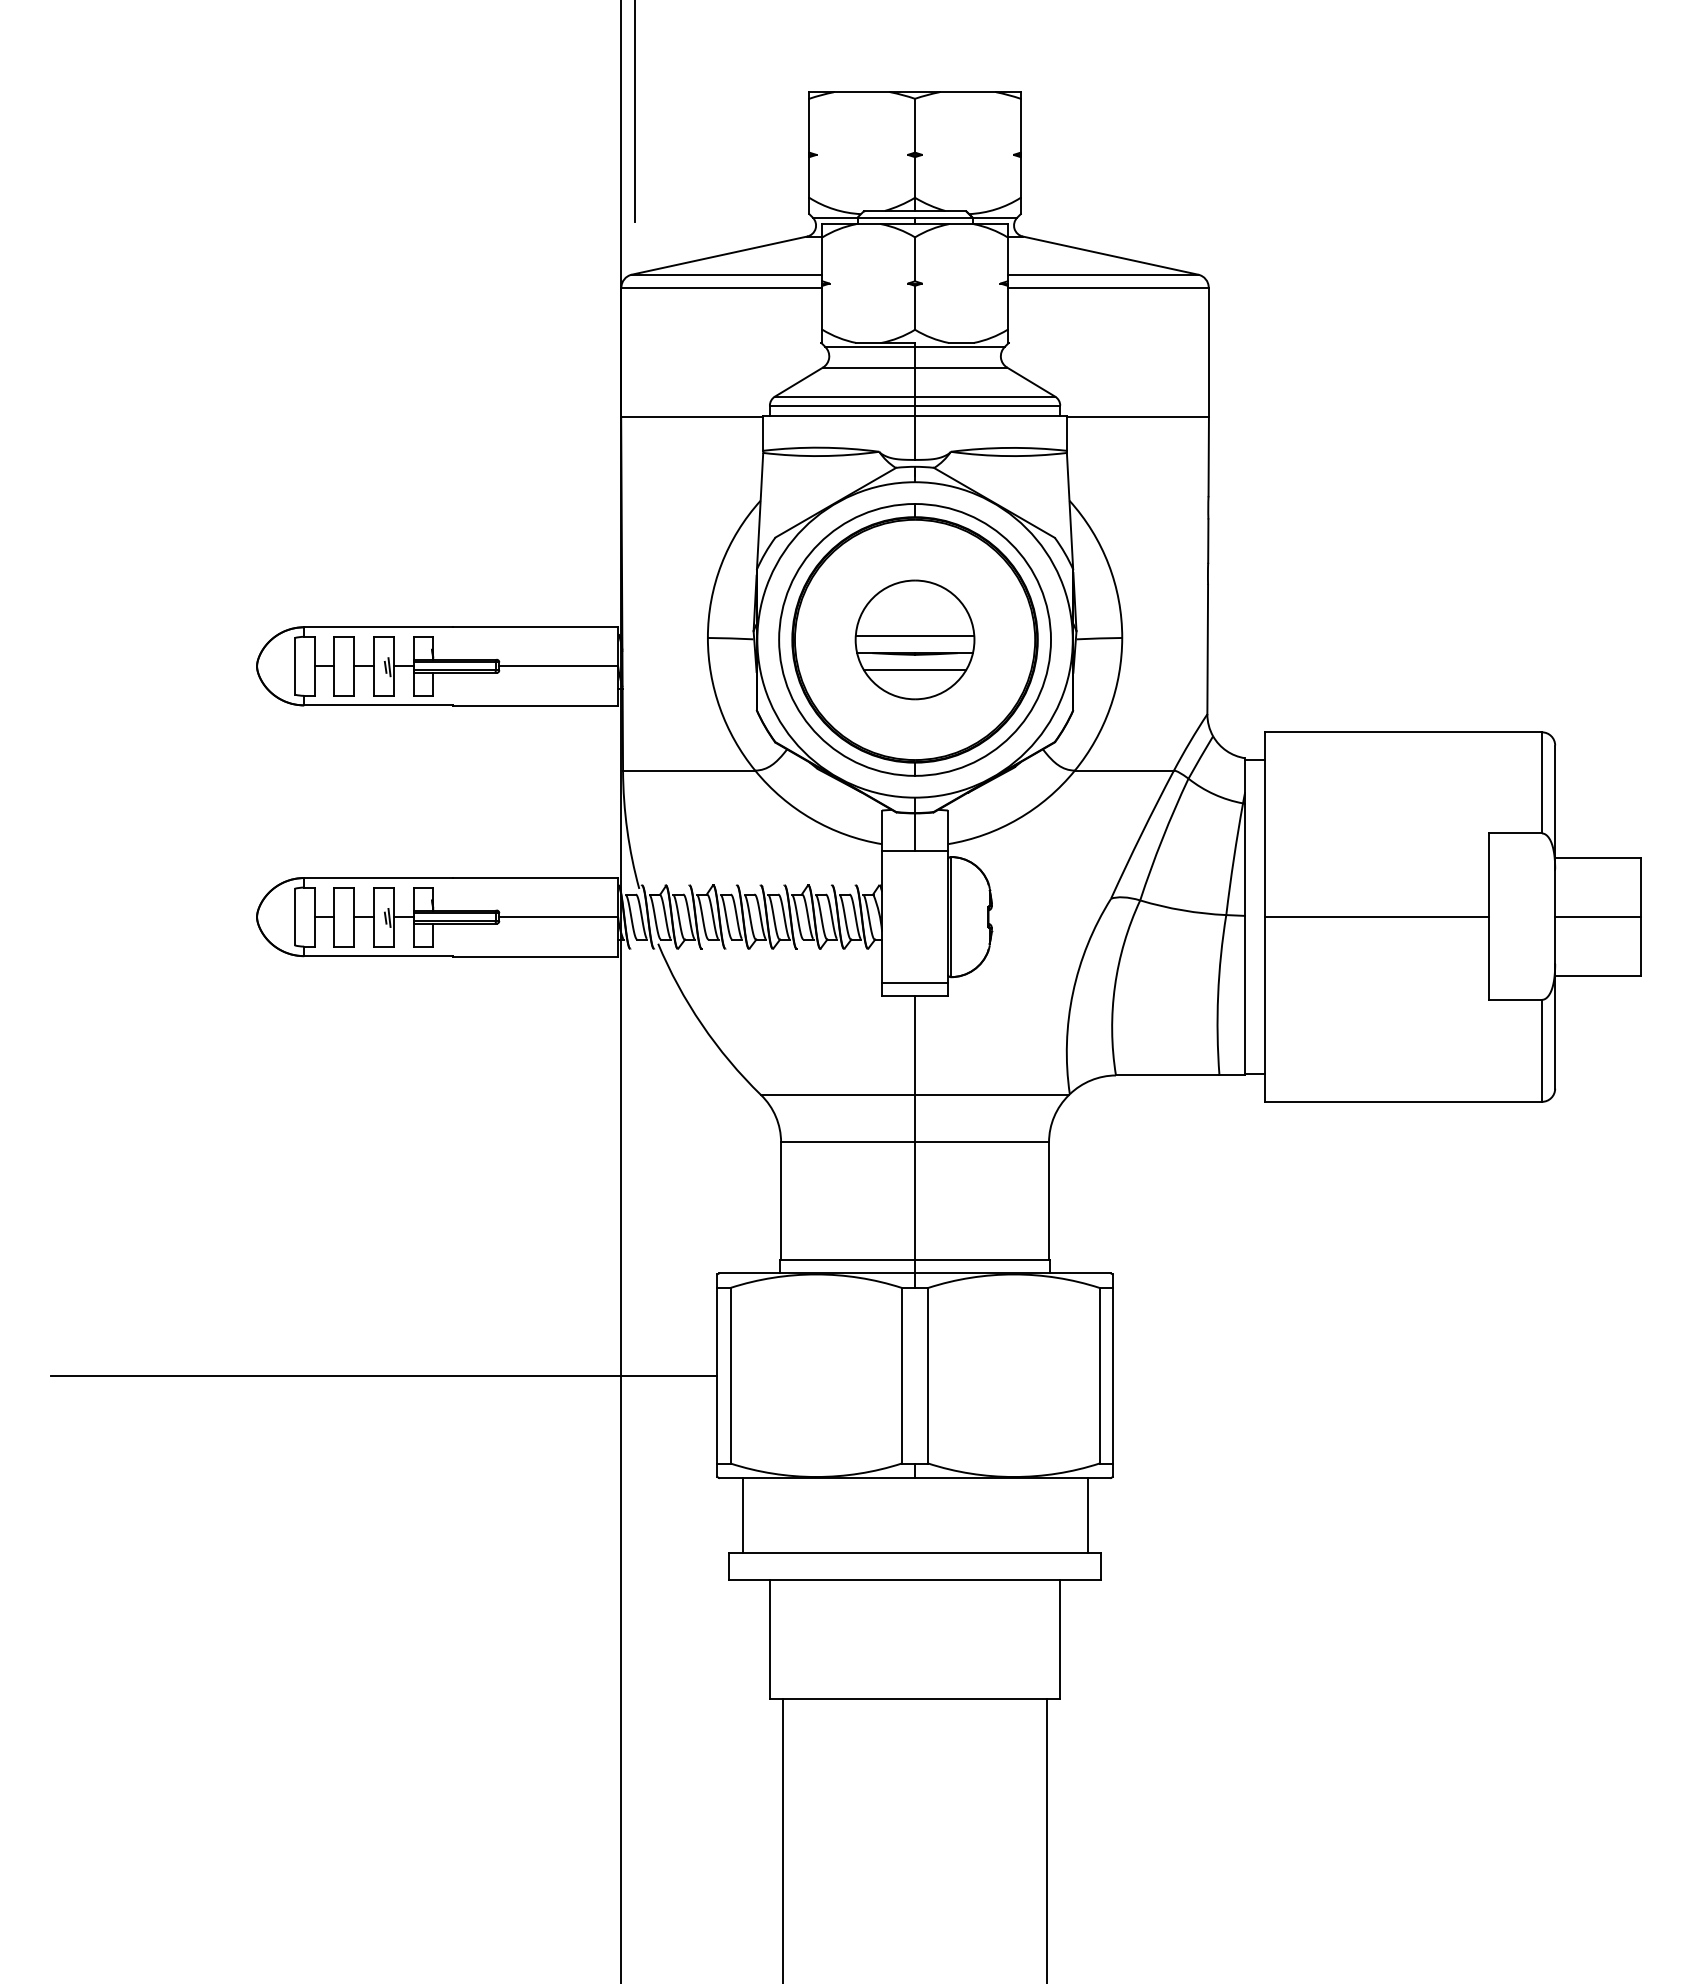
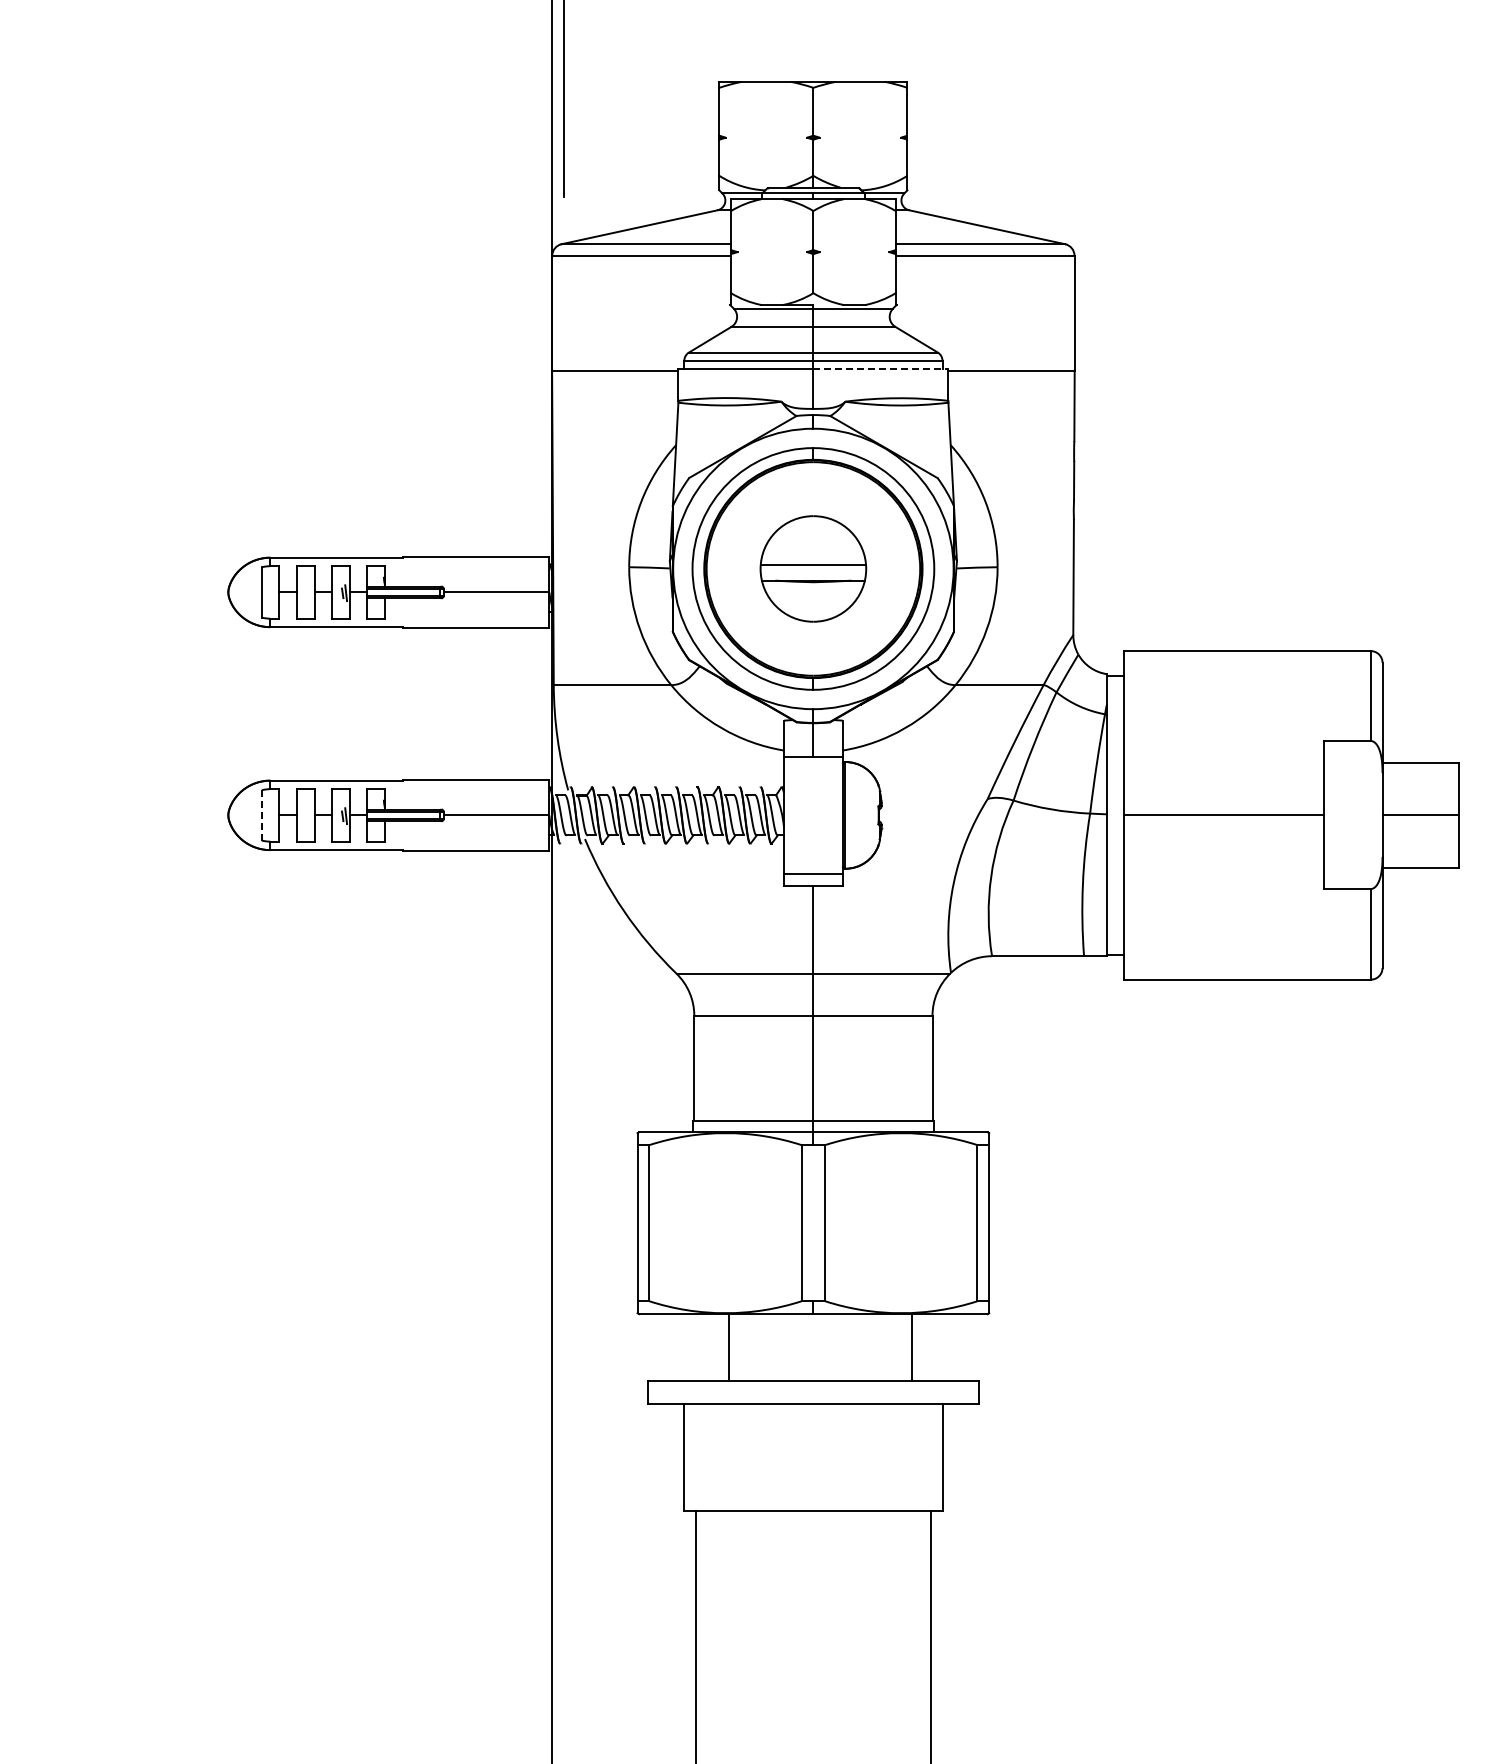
line: (991, 415) -> (881, 369), solid -> dashed
line: (915, 670) -> (813, 596), removed
line: (294, 917) -> (261, 815), solid -> dashed
line: (384, 1376) -> (341, 1223), removed
line: (743, 1515) -> (729, 1347), moved
line: (1087, 1515) -> (911, 1347), moved

